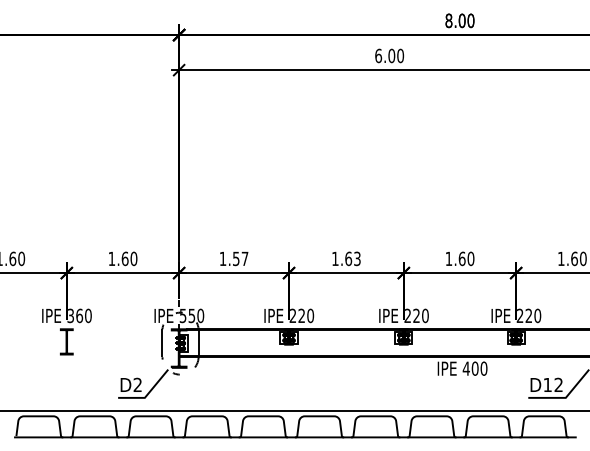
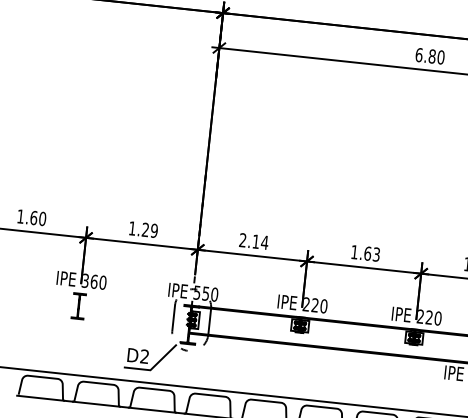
text: (391, 55) -> (432, 56), 6.00 -> 6.80
text: (129, 258) -> (149, 230), 1.60 -> 1.29
text: (233, 258) -> (253, 241), 1.57 -> 2.14

